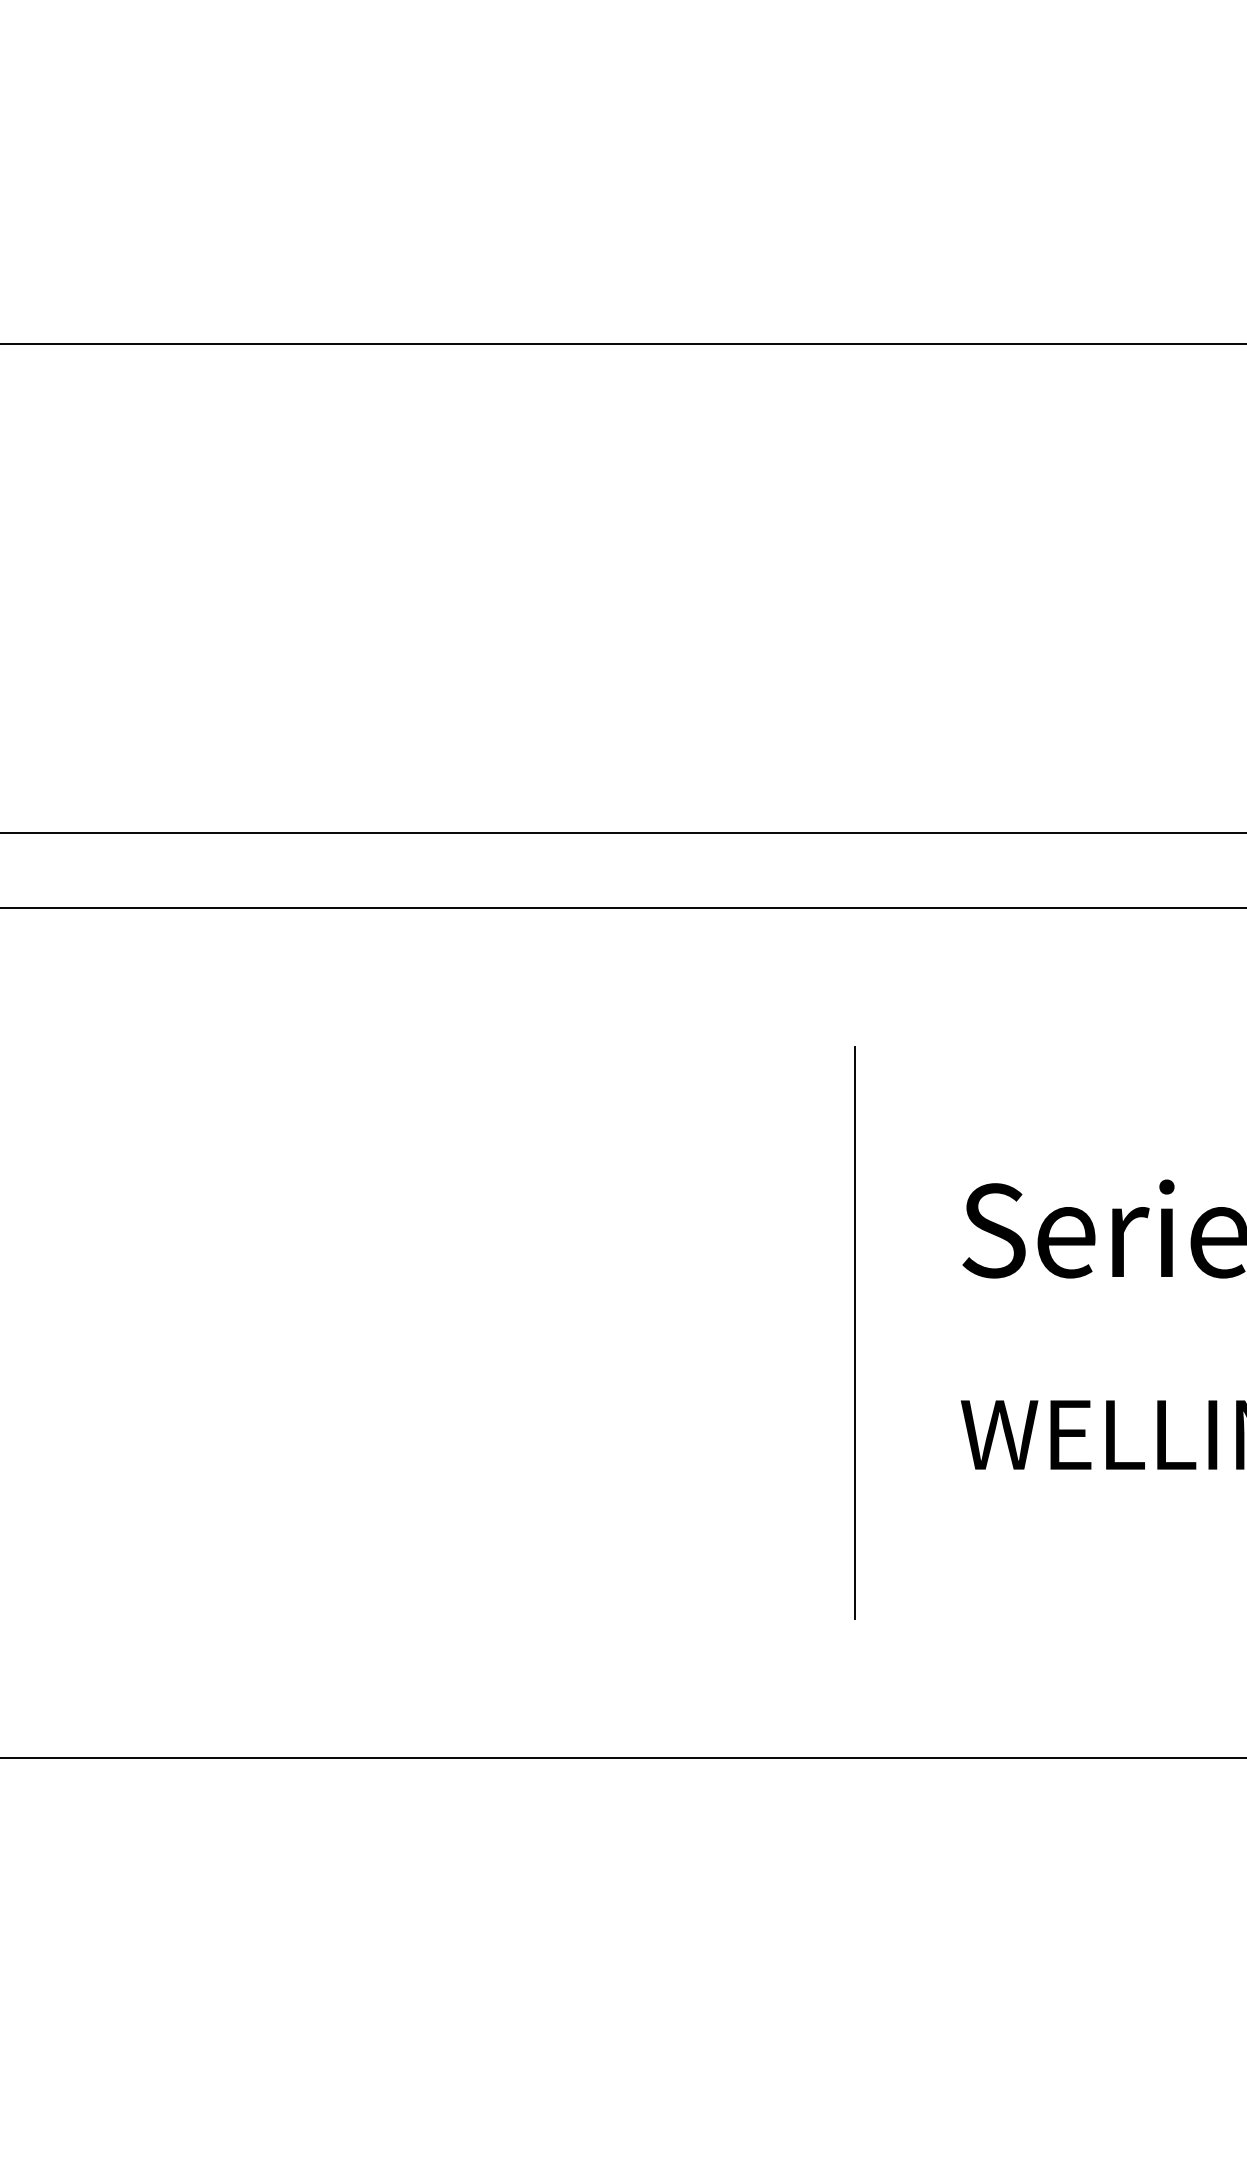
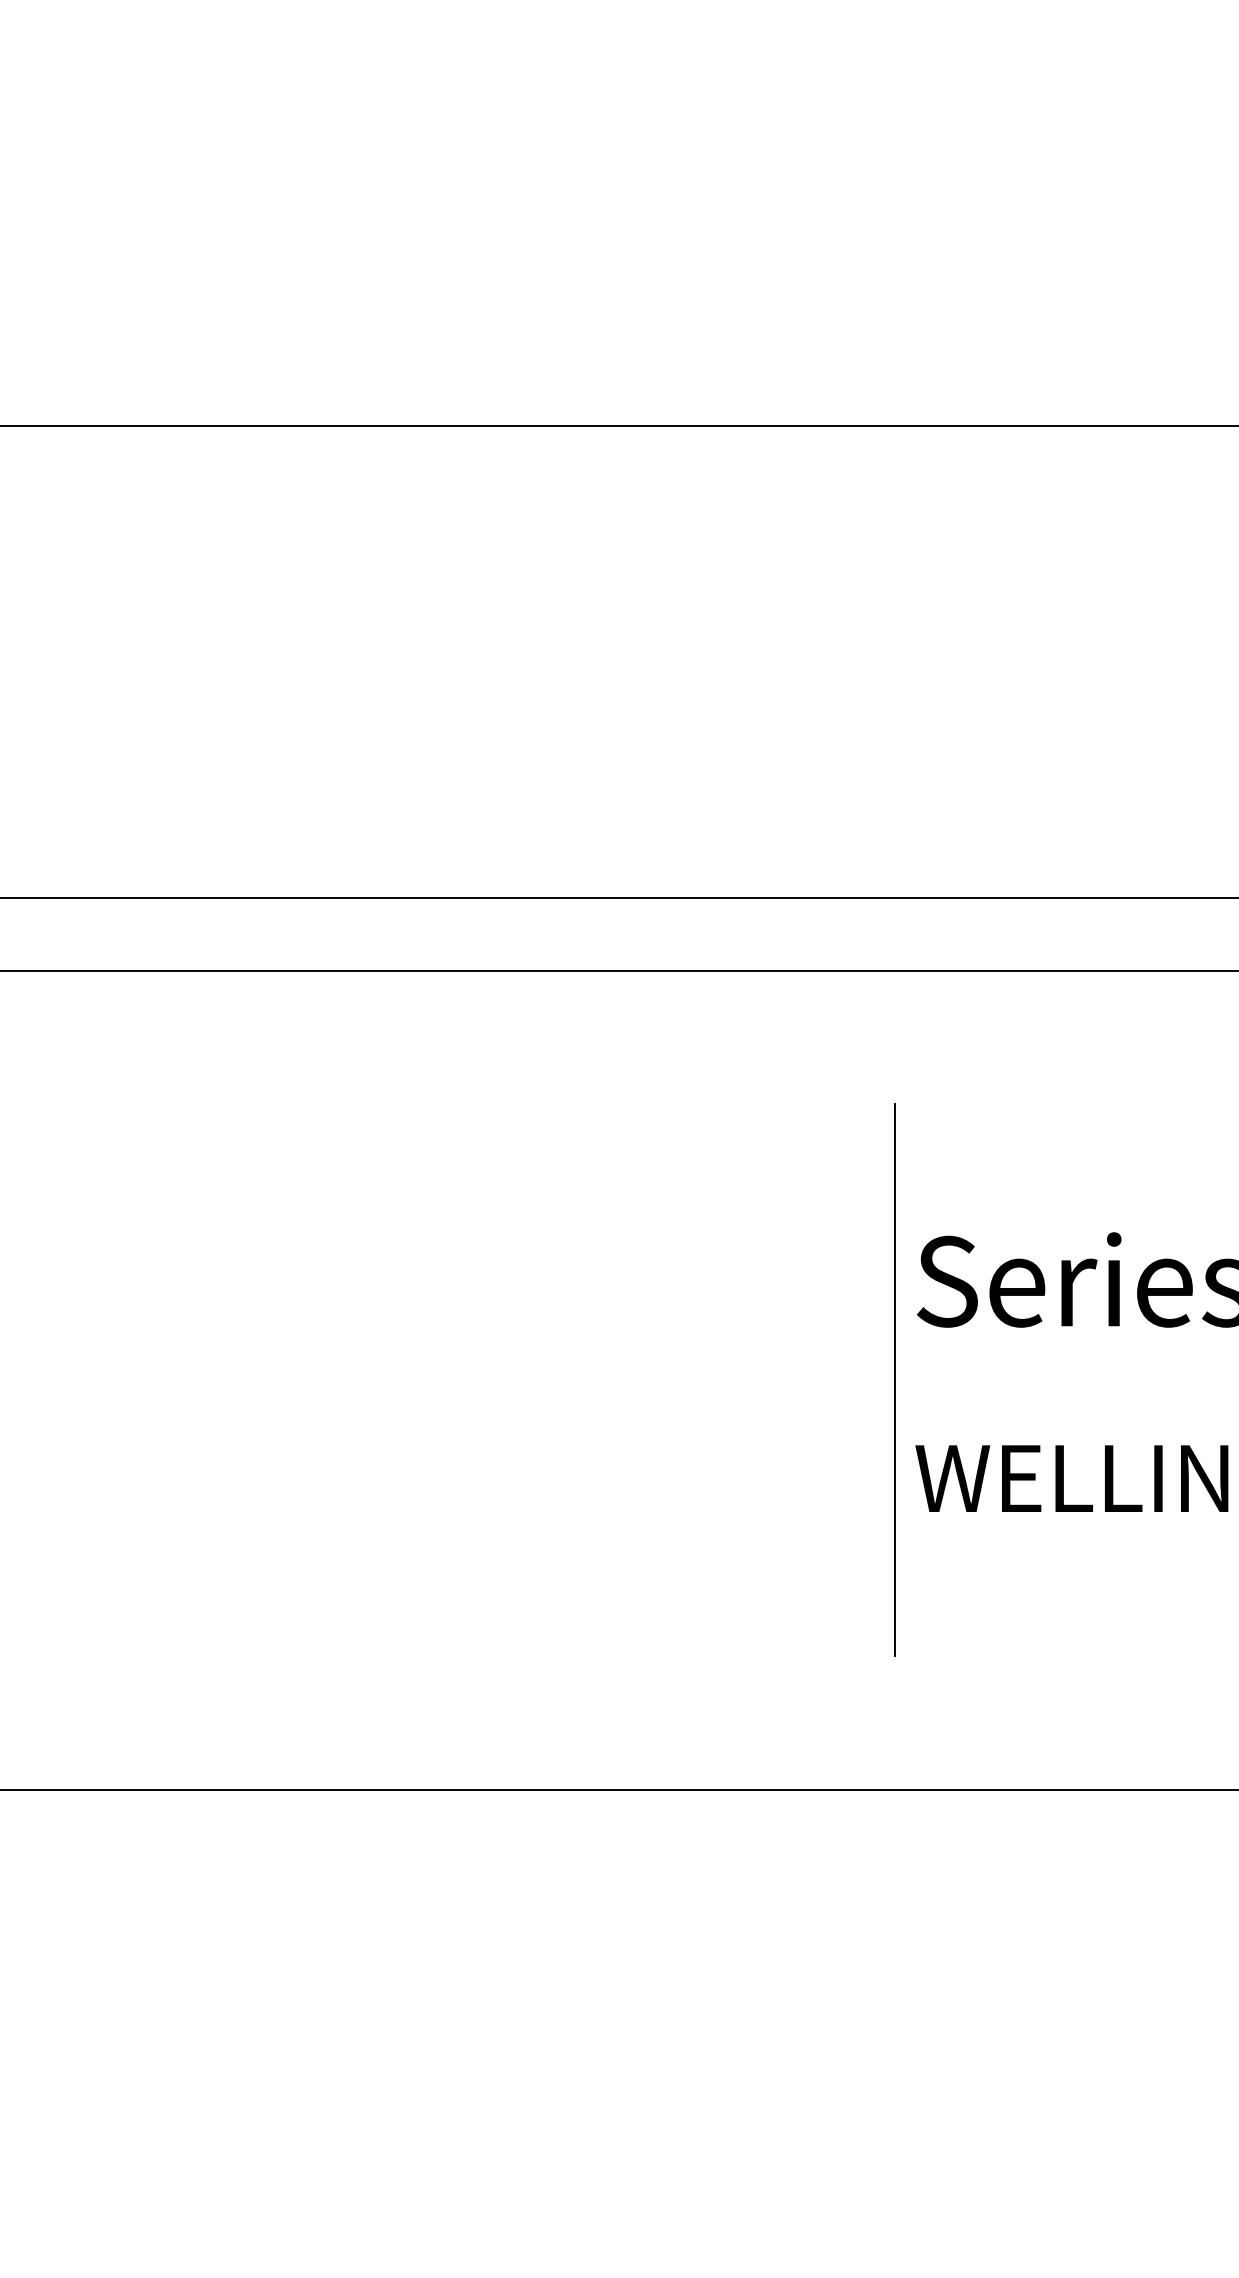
line: (855, 1332) -> (894, 1379), moved

